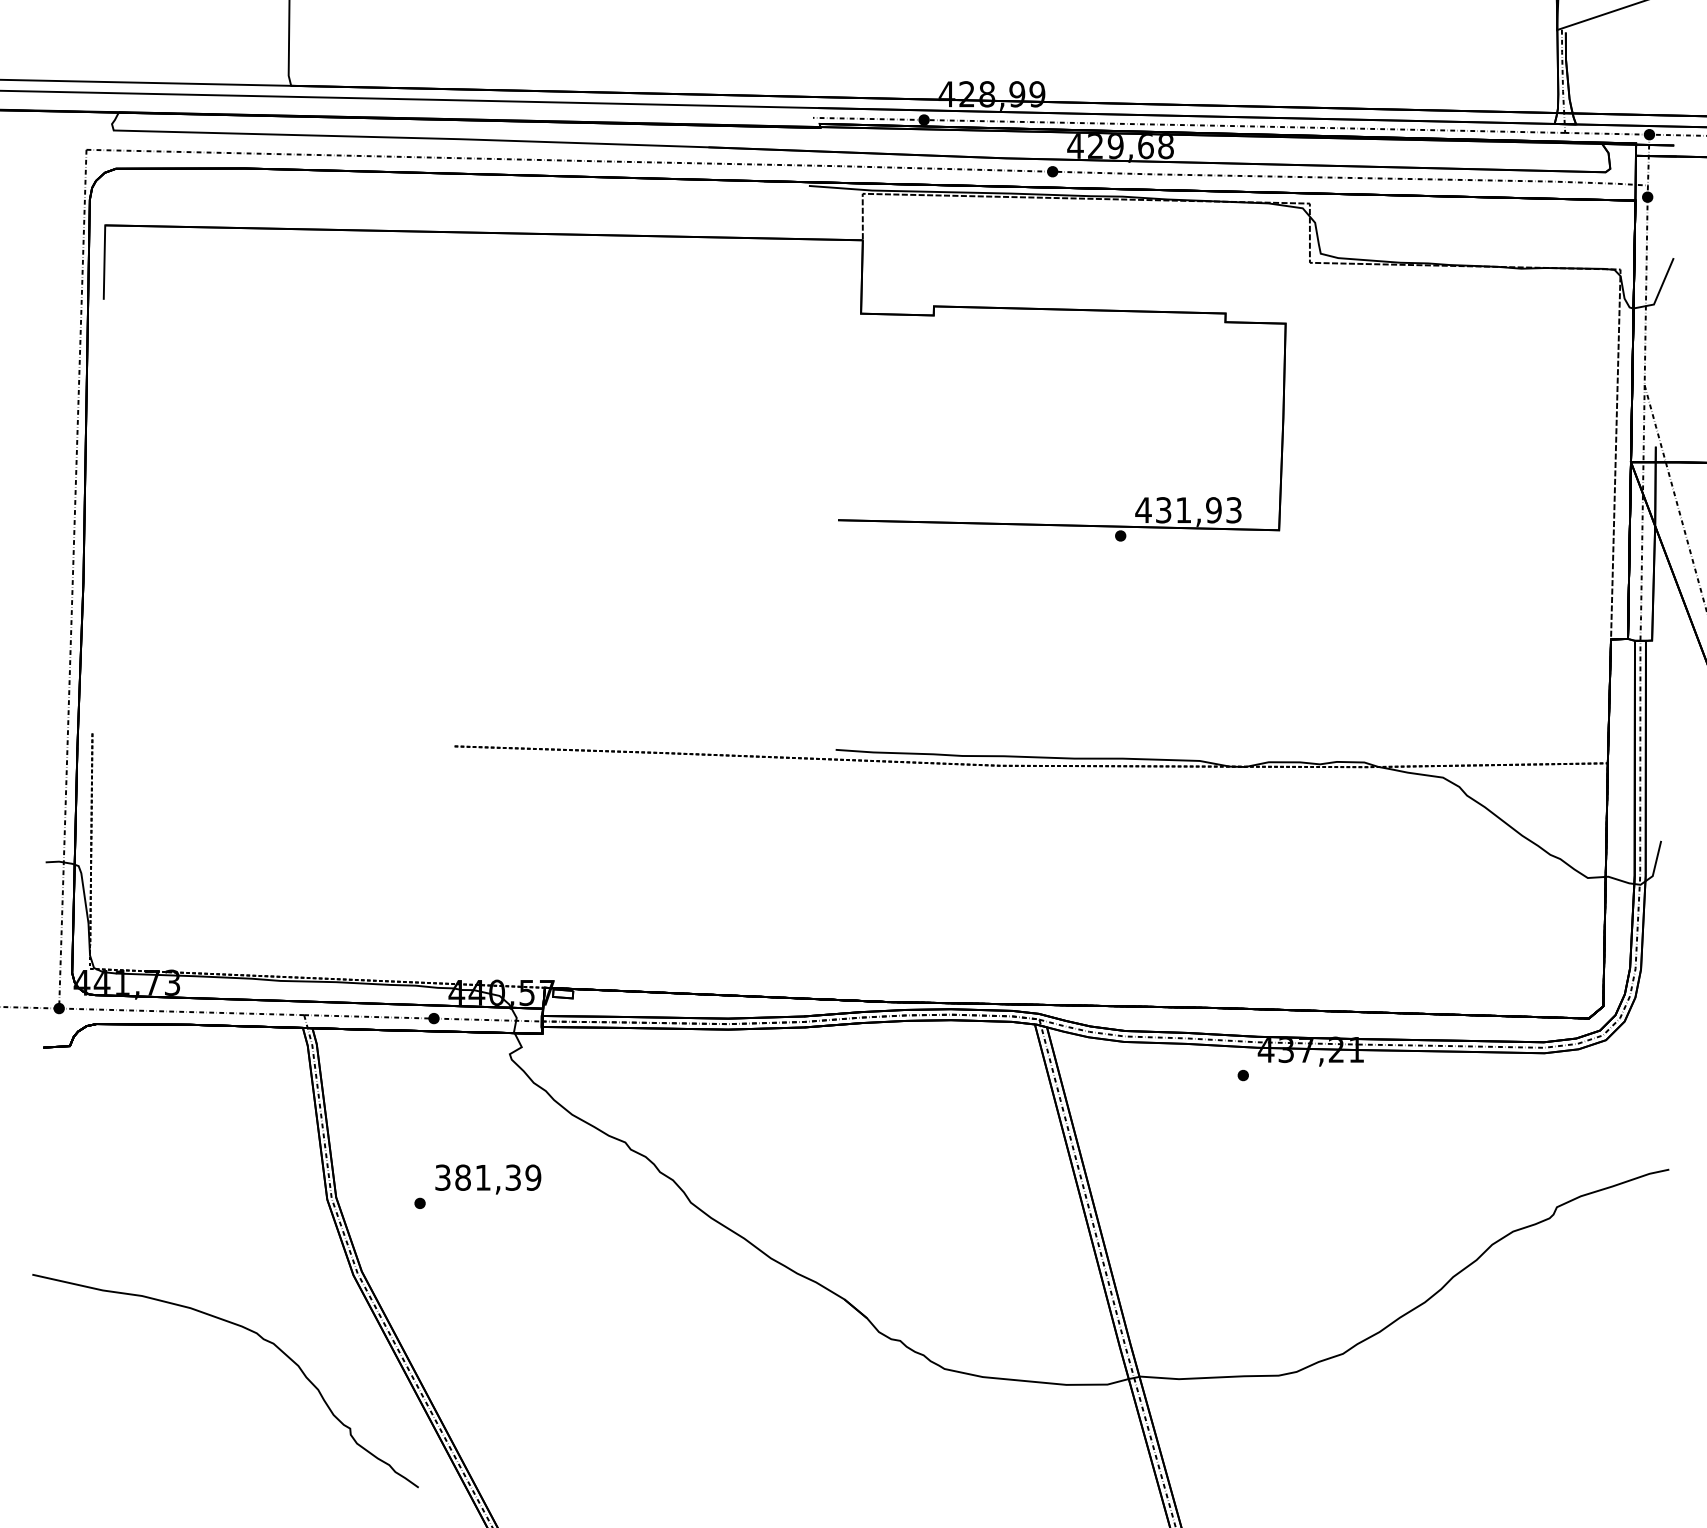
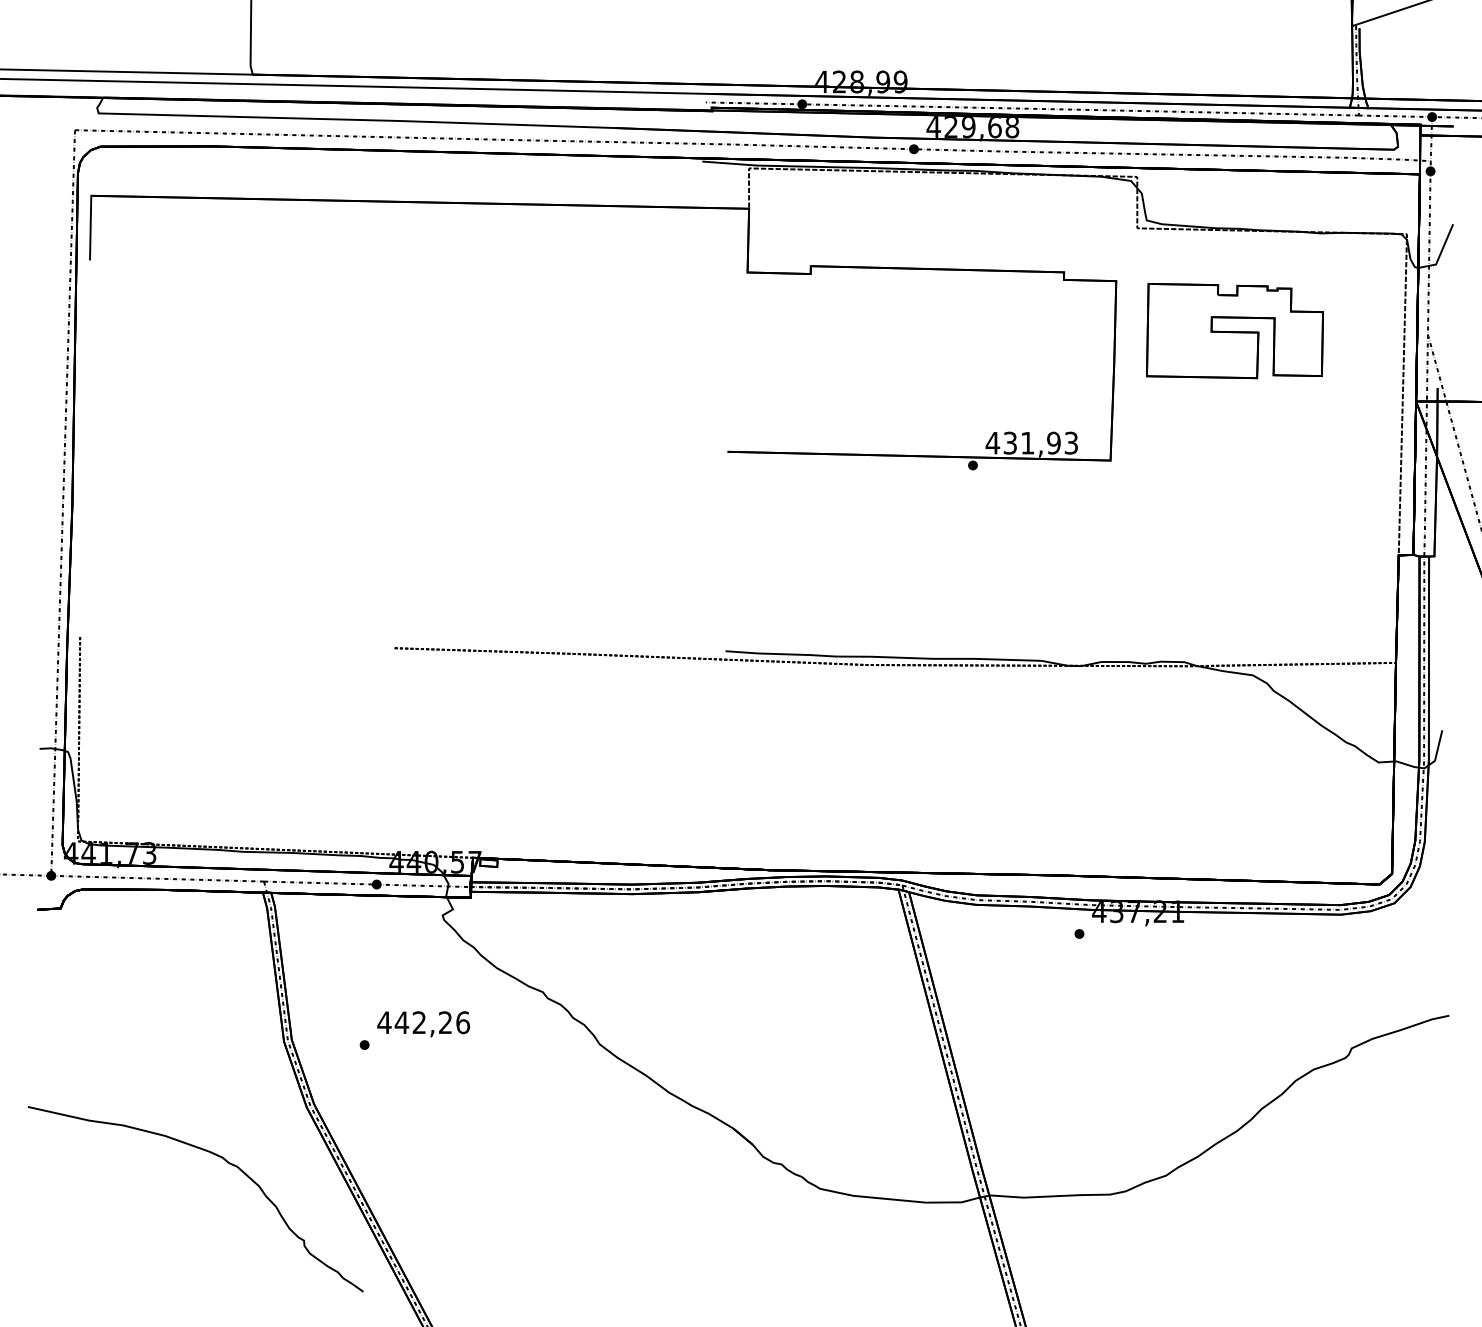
part: (1422, 380) -> (1235, 330), added
text: (487, 1177) -> (423, 1022), 381,39 -> 442,26

